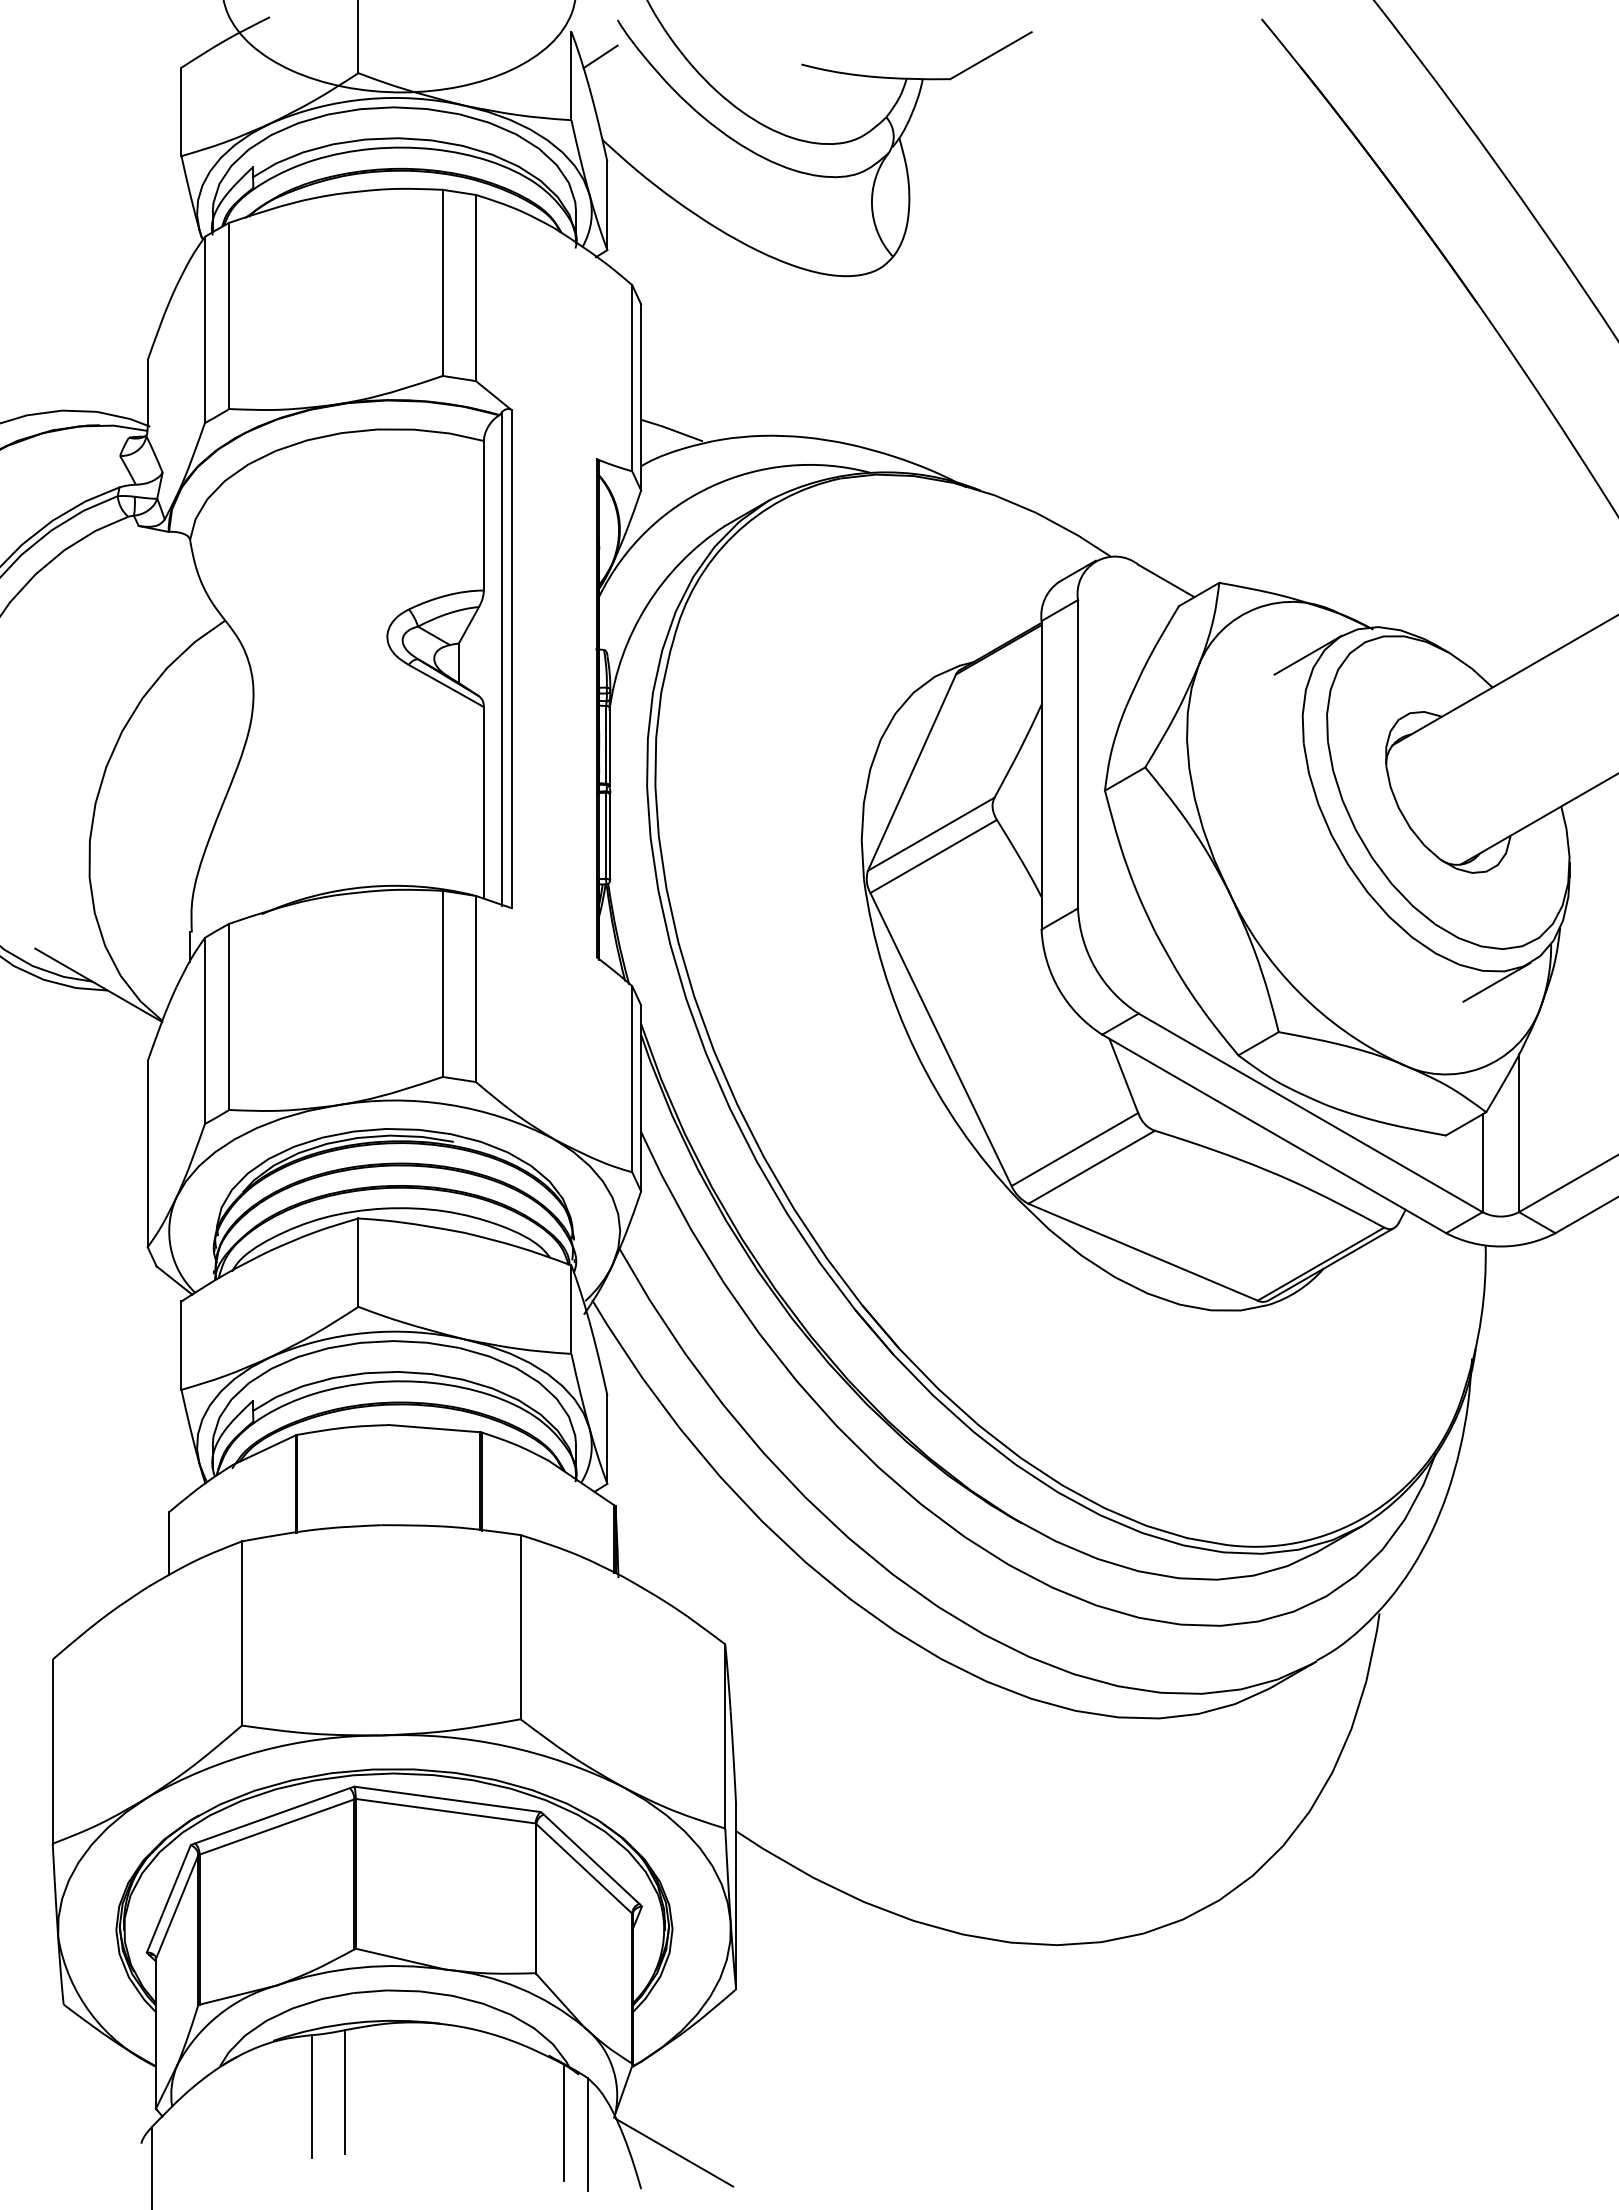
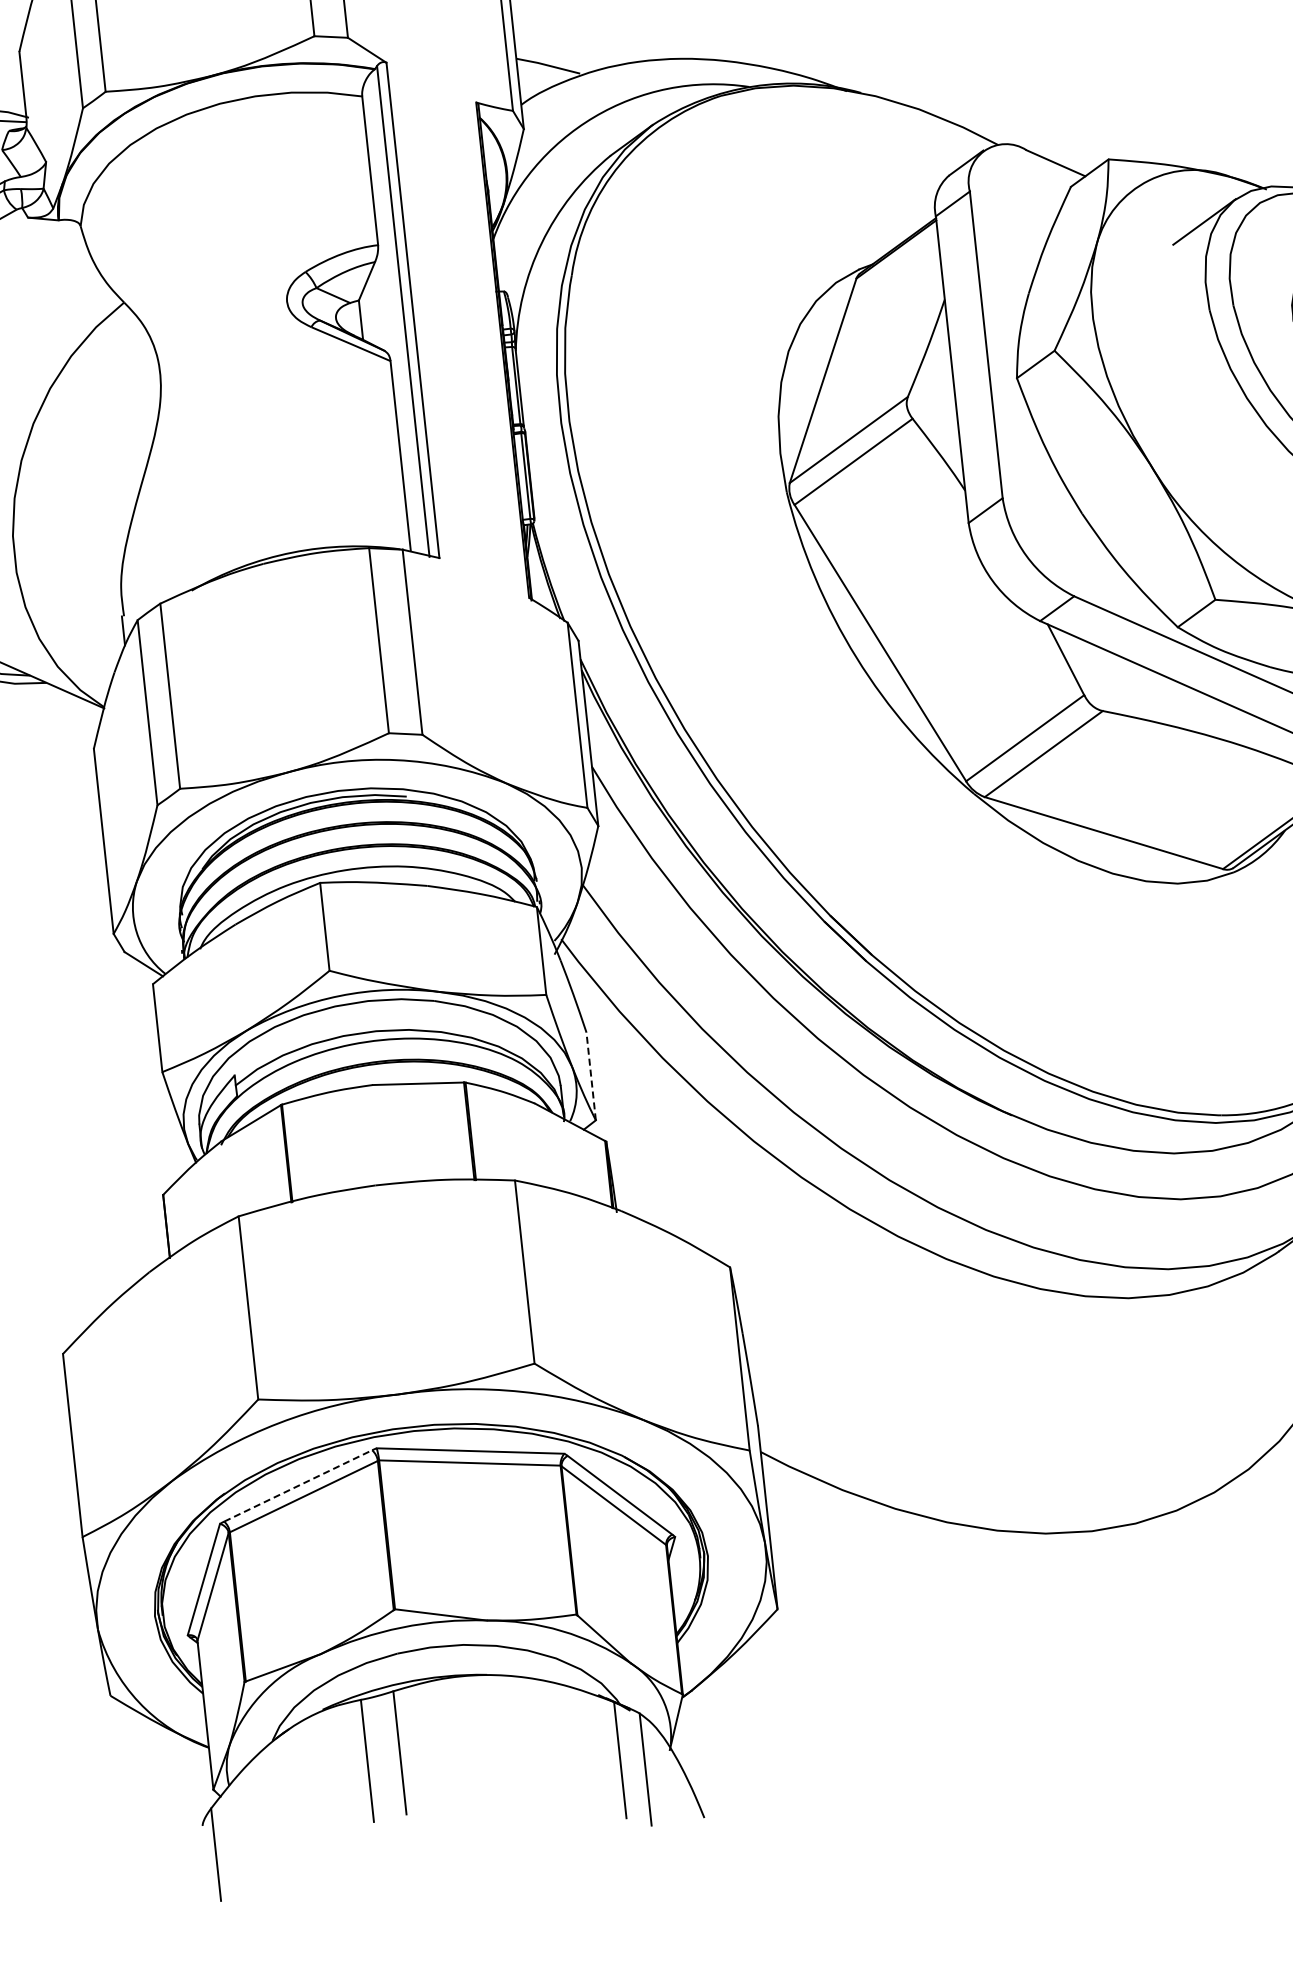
line: (607, 1439) -> (591, 1076), solid -> dashed
line: (273, 1815) -> (299, 1485), solid -> dashed
line: (674, 2152) -> (733, 1778), removed

